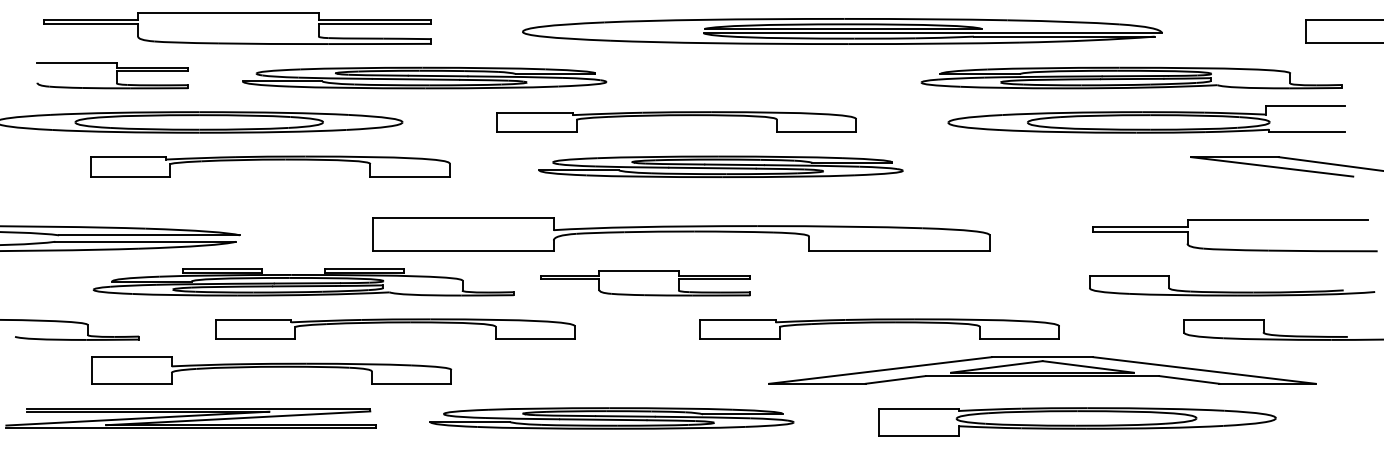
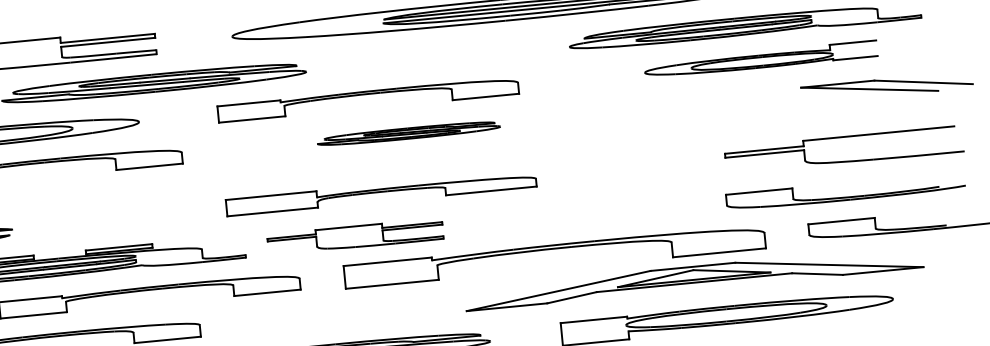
part: (1146, 119) -> (760, 59), size x0.7
part: (720, 166) -> (408, 133), size x0.6
part: (681, 234) -> (381, 193), size x0.6
part: (879, 328) -> (554, 256), size x1.4

